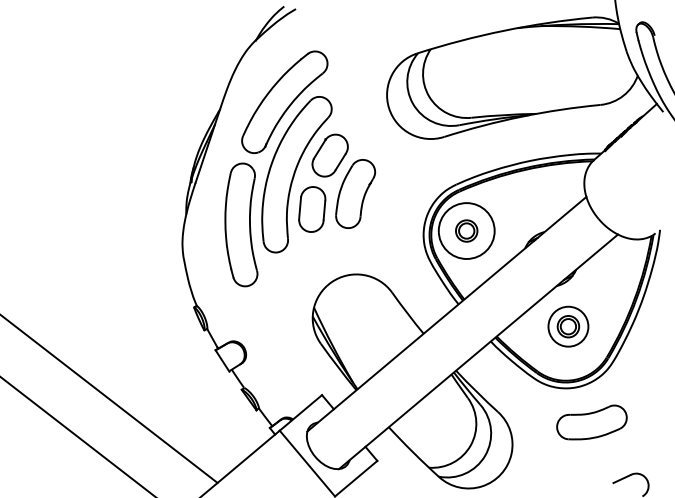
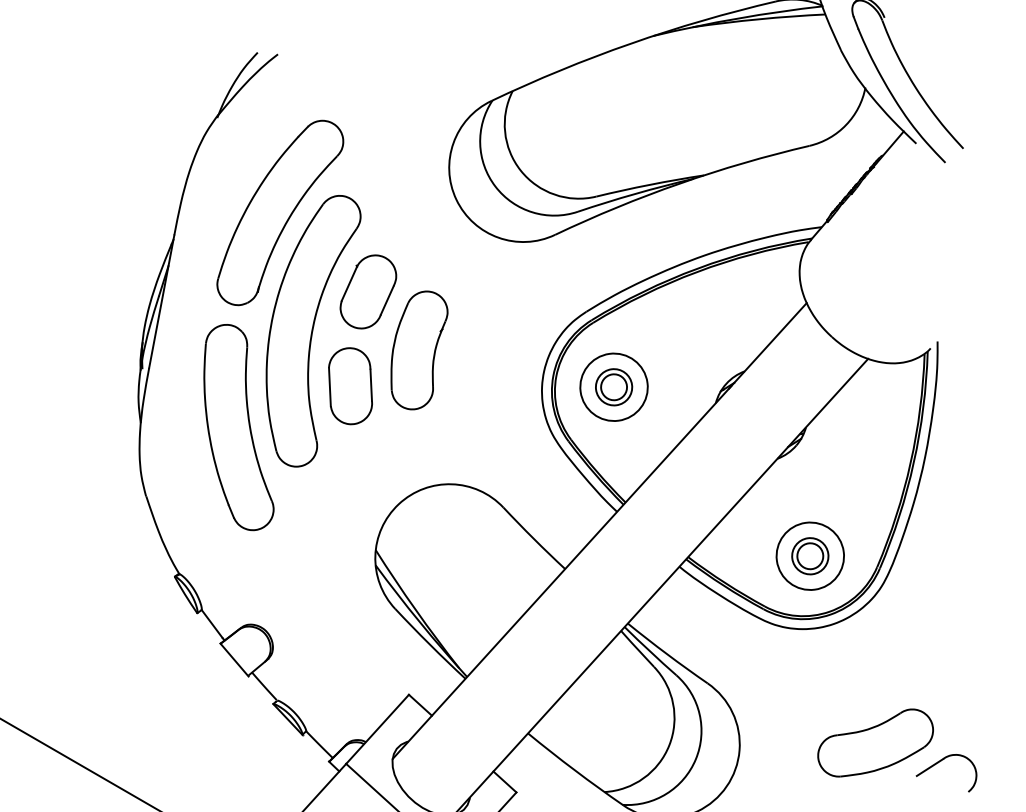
circle: (466, 231) -> (613, 388), size x0.71
part: (568, 326) -> (810, 555), moved
part: (591, 422) -> (874, 743), moved

